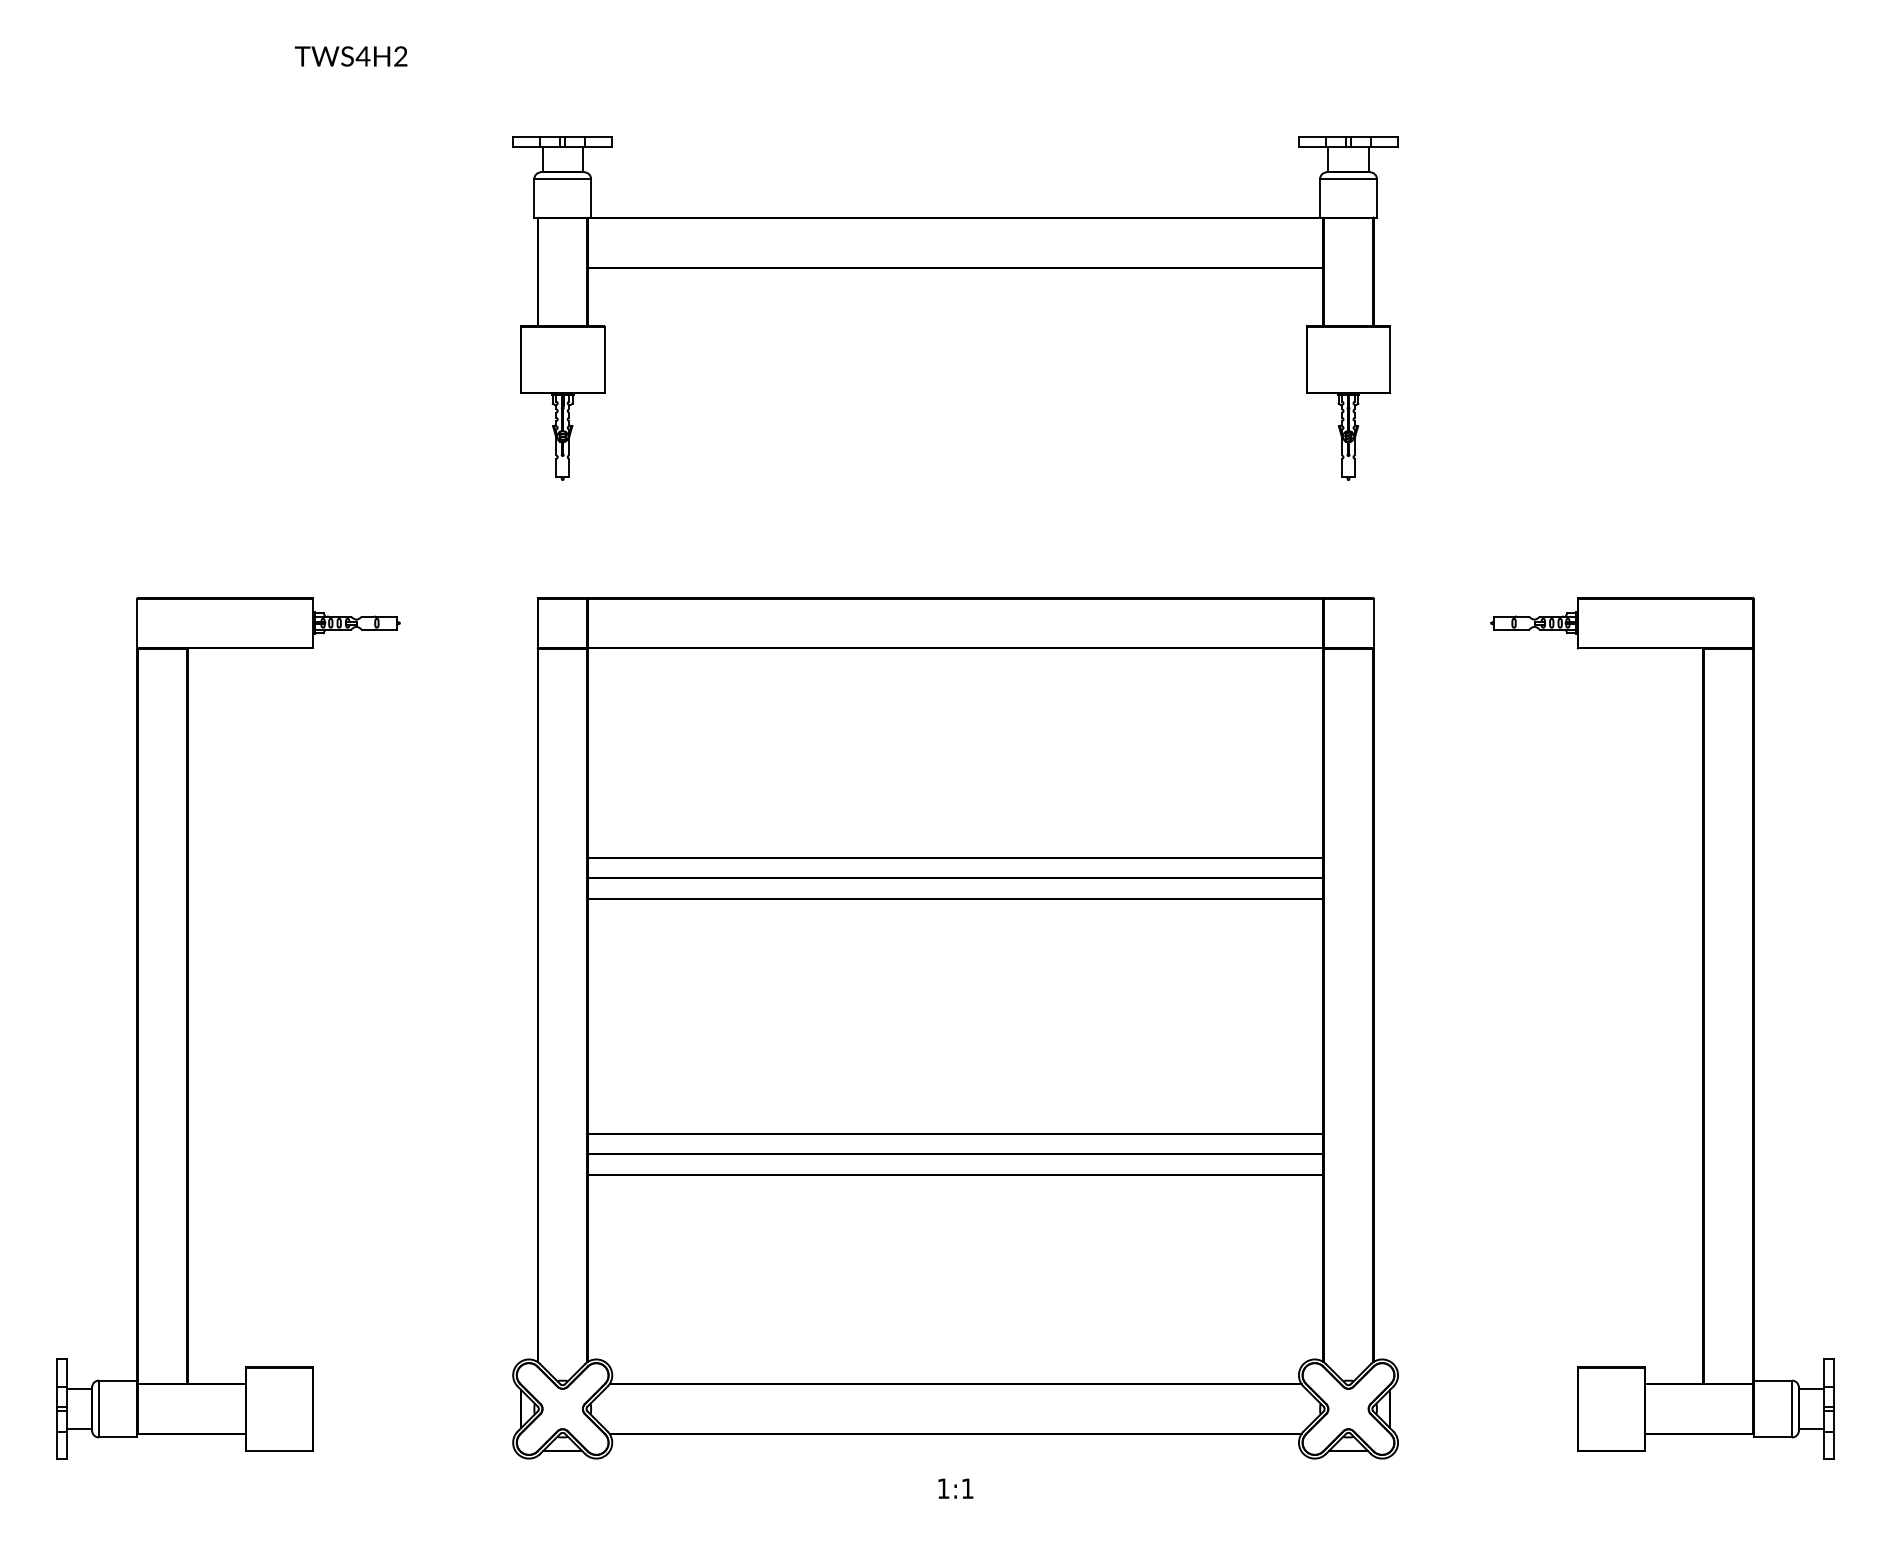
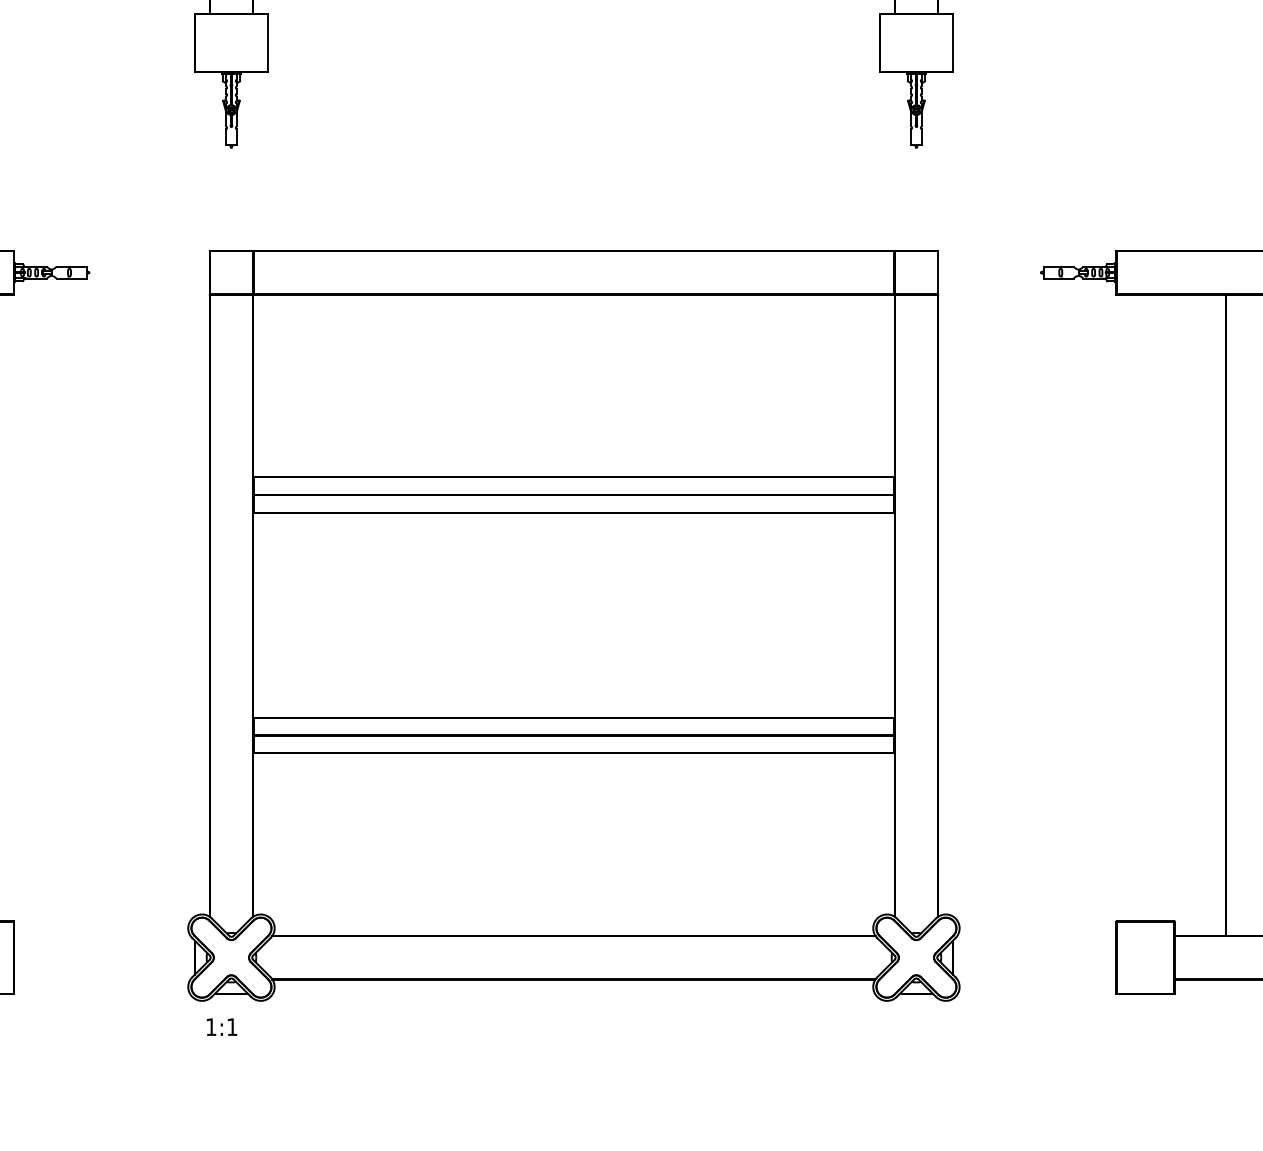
text: (955, 1488) -> (221, 1026), moved

